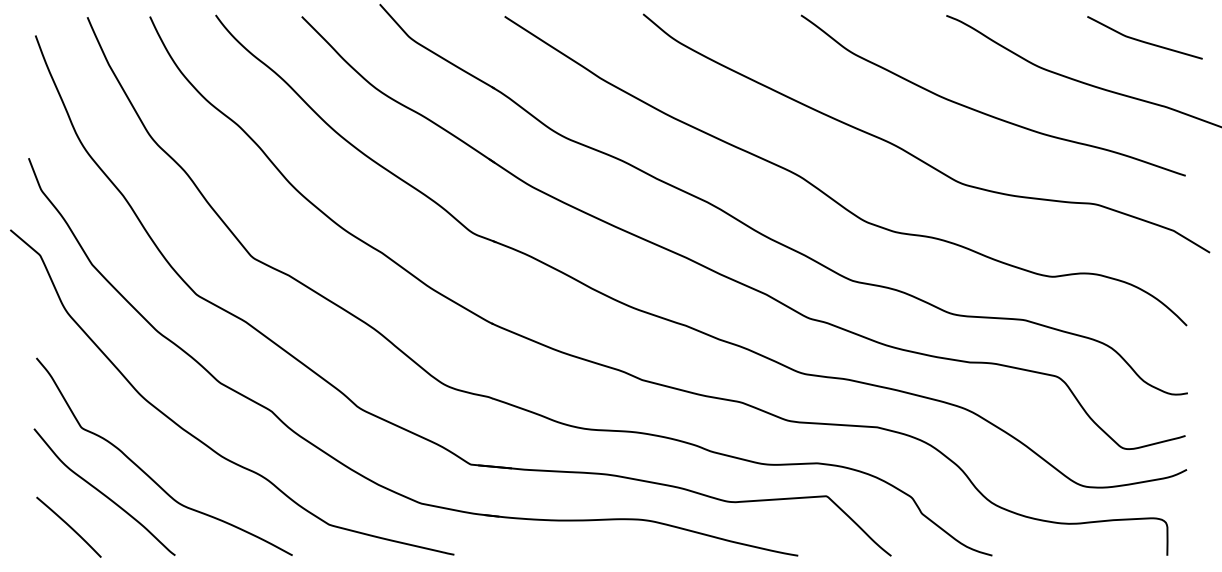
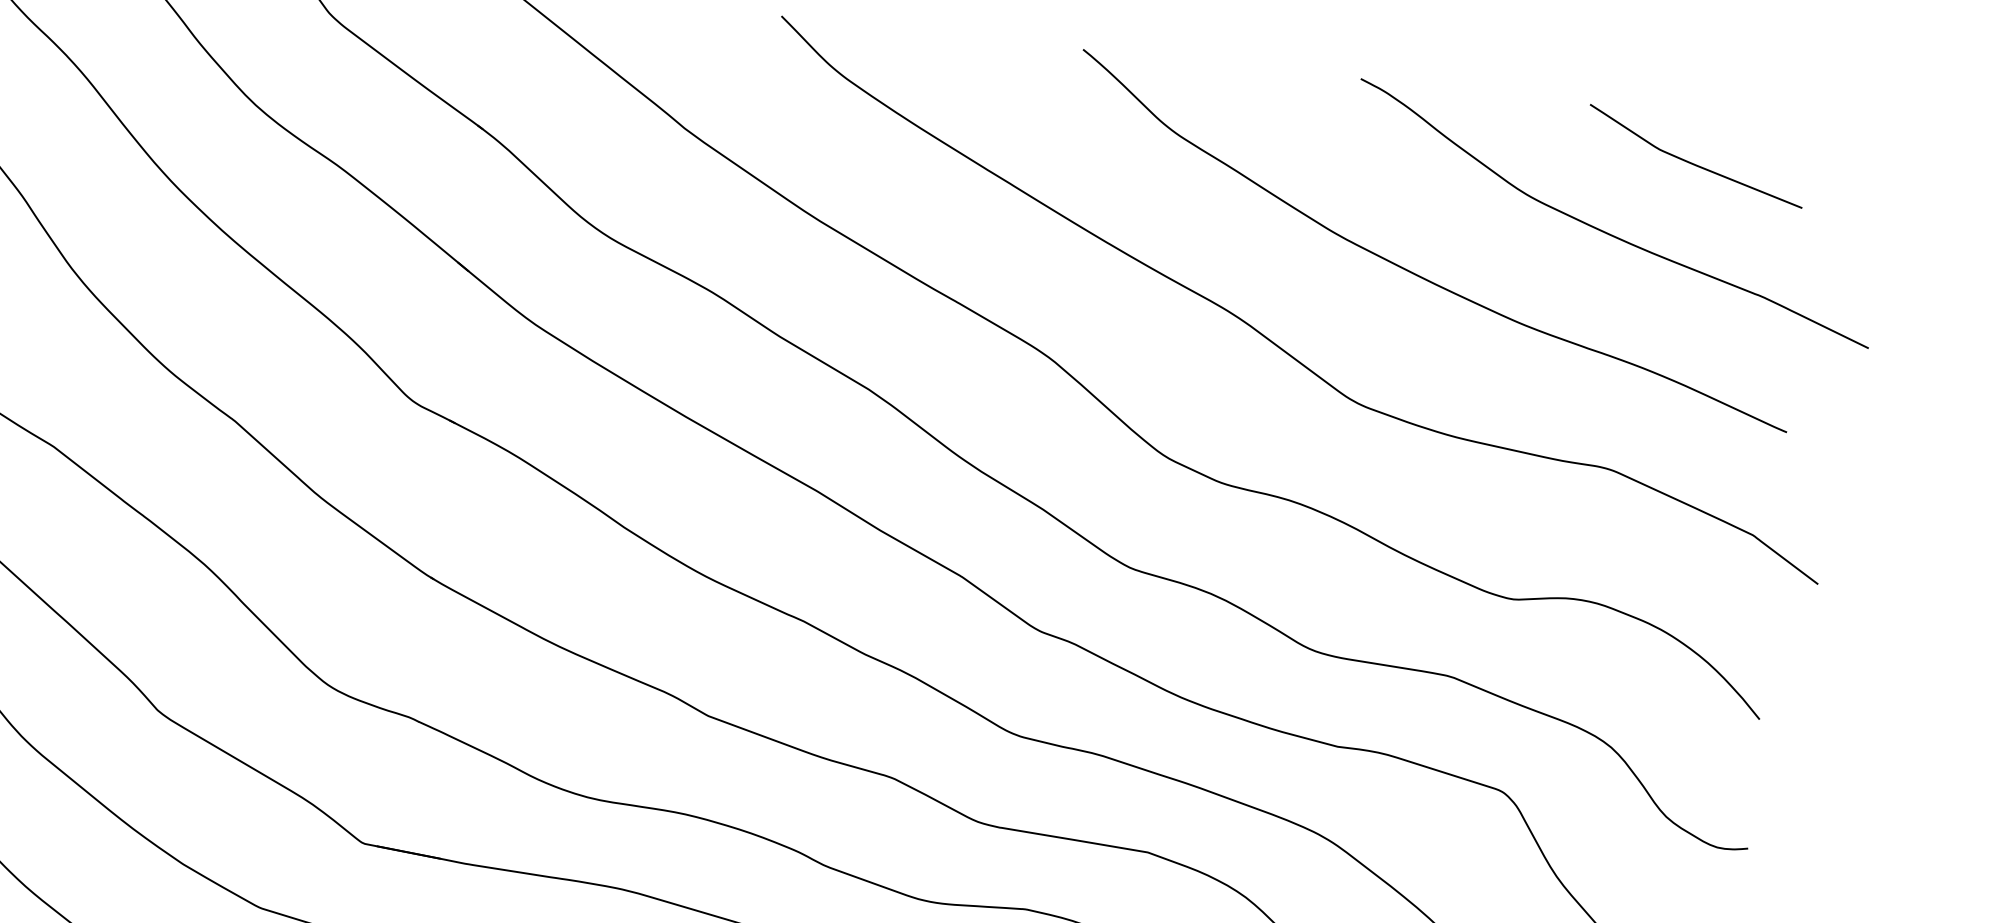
curve: (1142, 40) -> (1690, 161), moved

